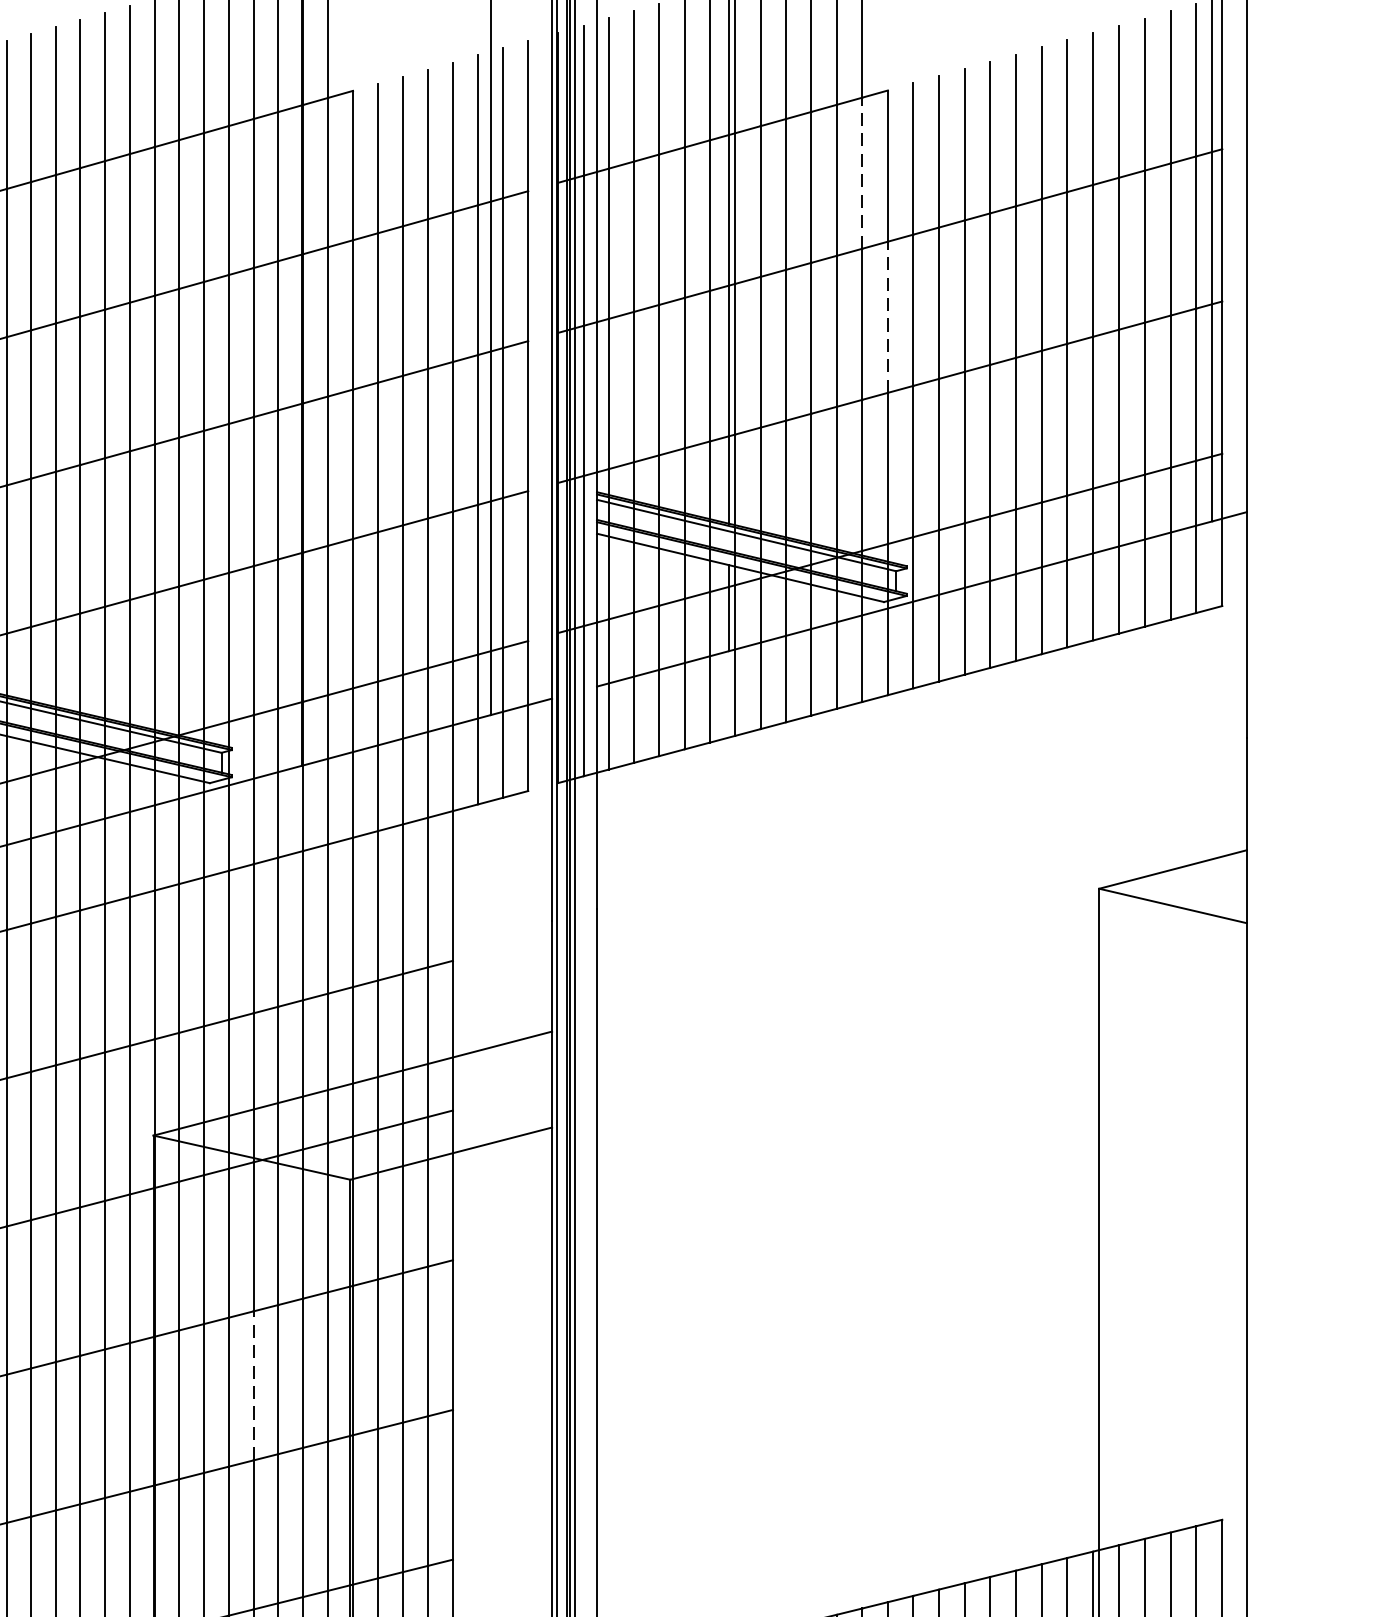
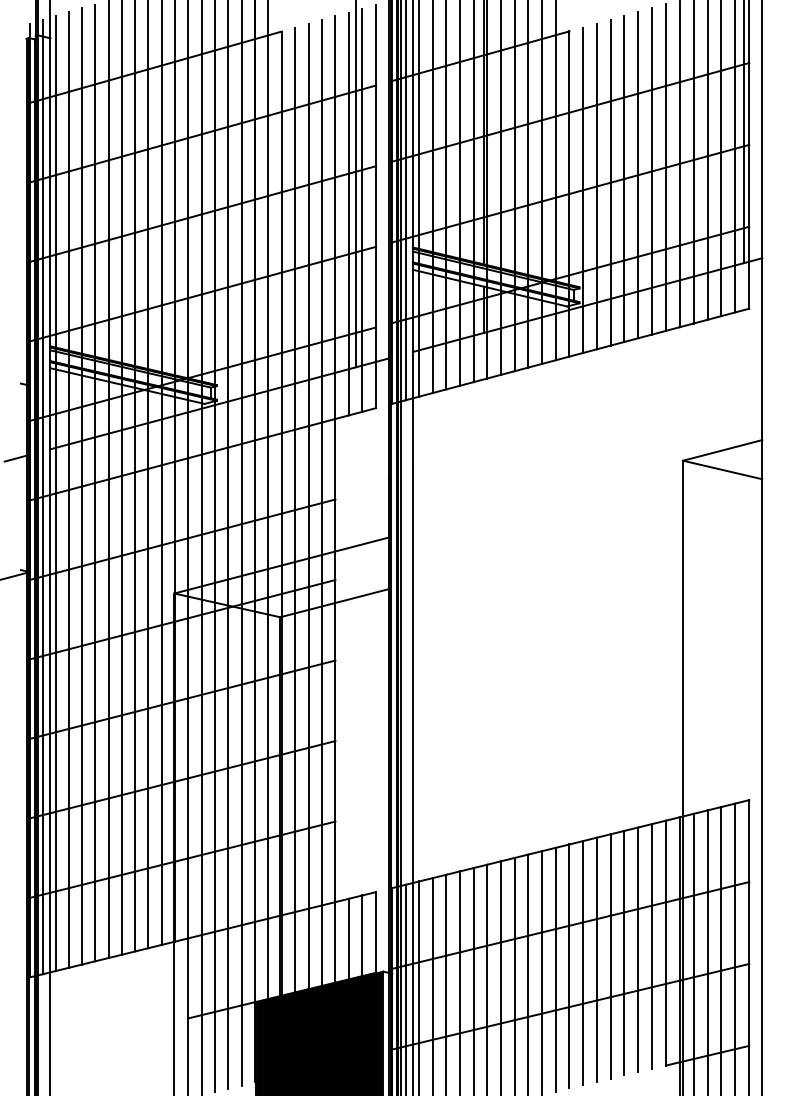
line: (862, 172) -> (555, 75), dashed -> solid
line: (888, 317) -> (569, 153), dashed -> solid
line: (254, 1384) -> (228, 727), dashed -> solid

